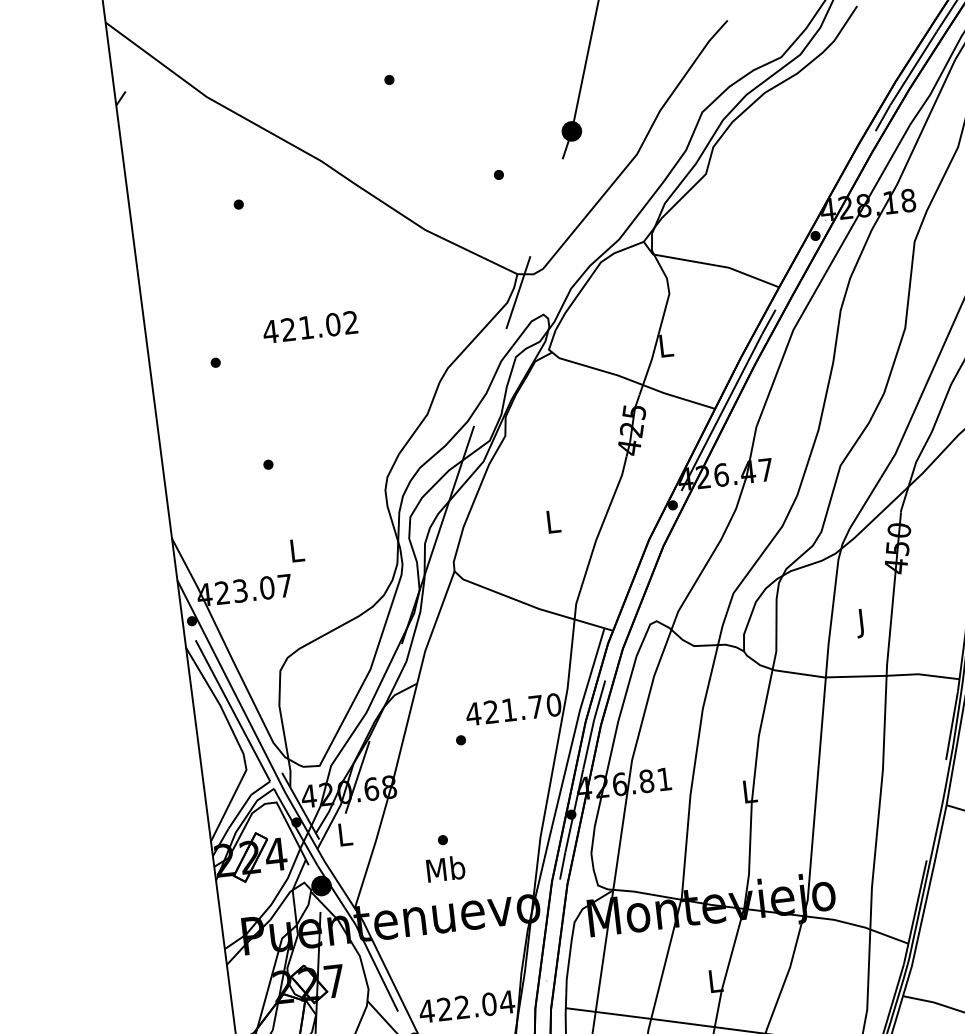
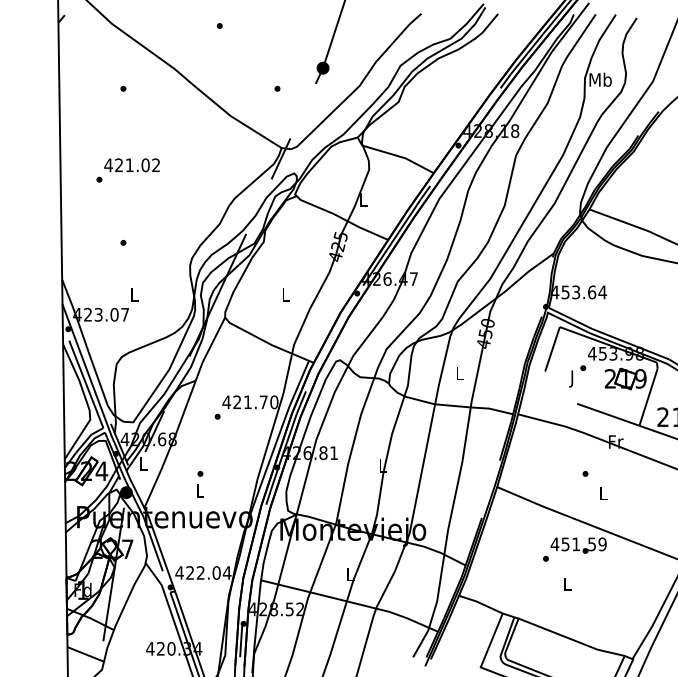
text: (309, 327) -> (131, 165), moved
text: (861, 622) -> (459, 374), J -> L
text: (446, 868) -> (200, 490), Mb -> L

